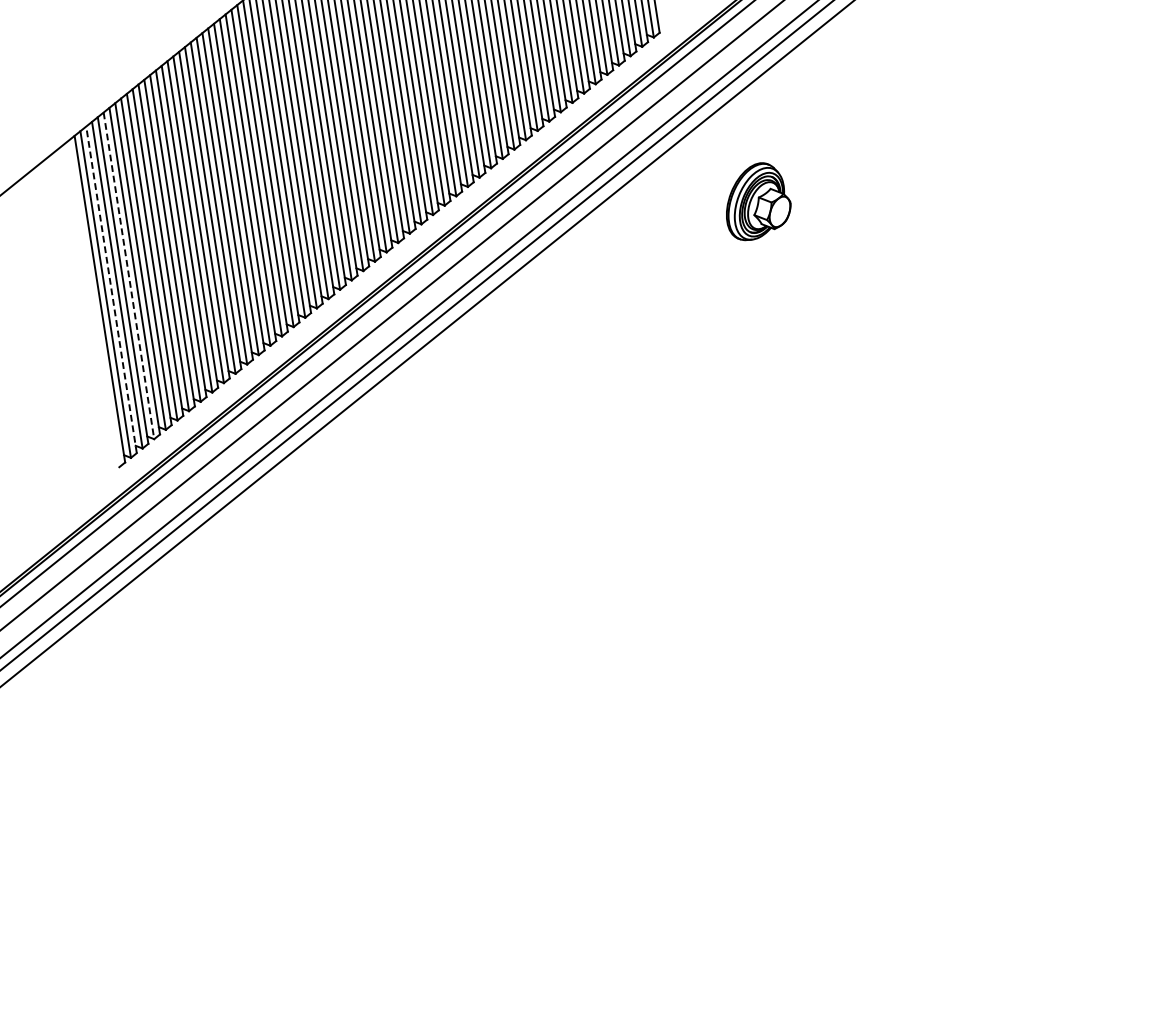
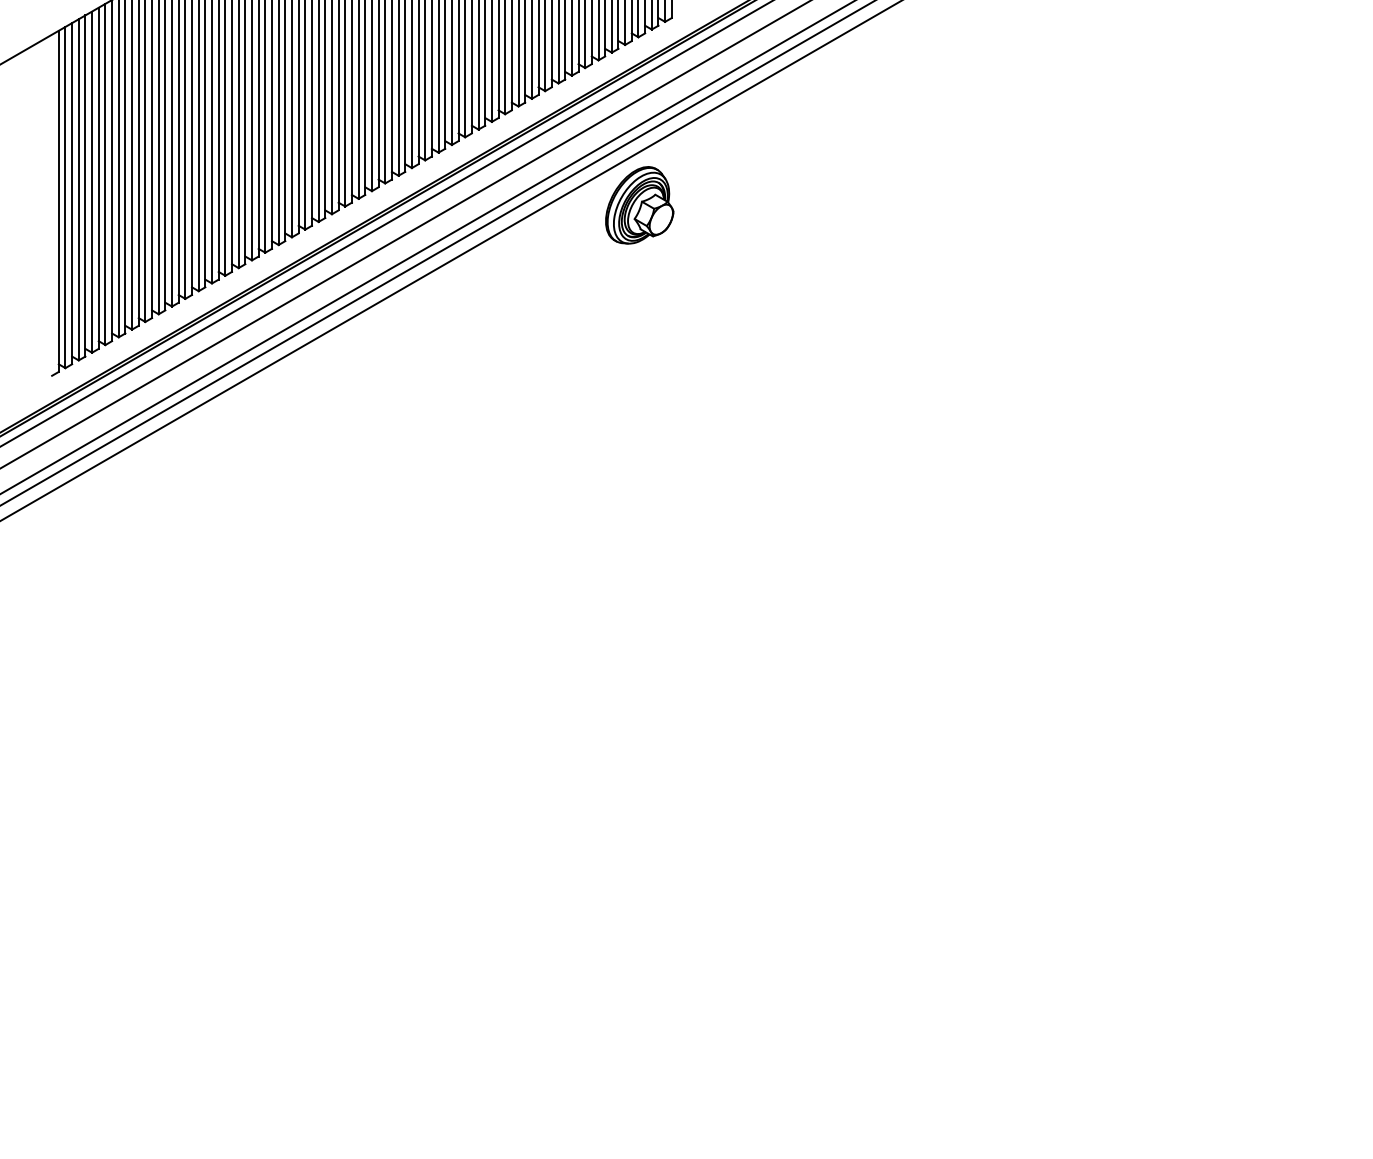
part: (757, 201) -> (639, 205), moved
line: (129, 276) -> (92, 182), dashed -> solid
line: (111, 289) -> (72, 193), dashed -> solid

